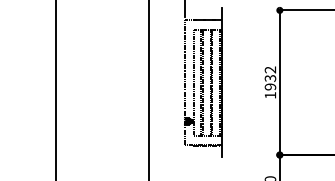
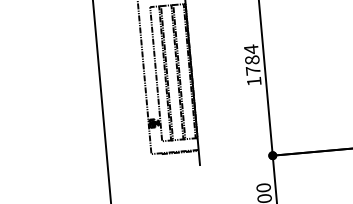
text: (270, 78) -> (252, 60), 1932 -> 1784

